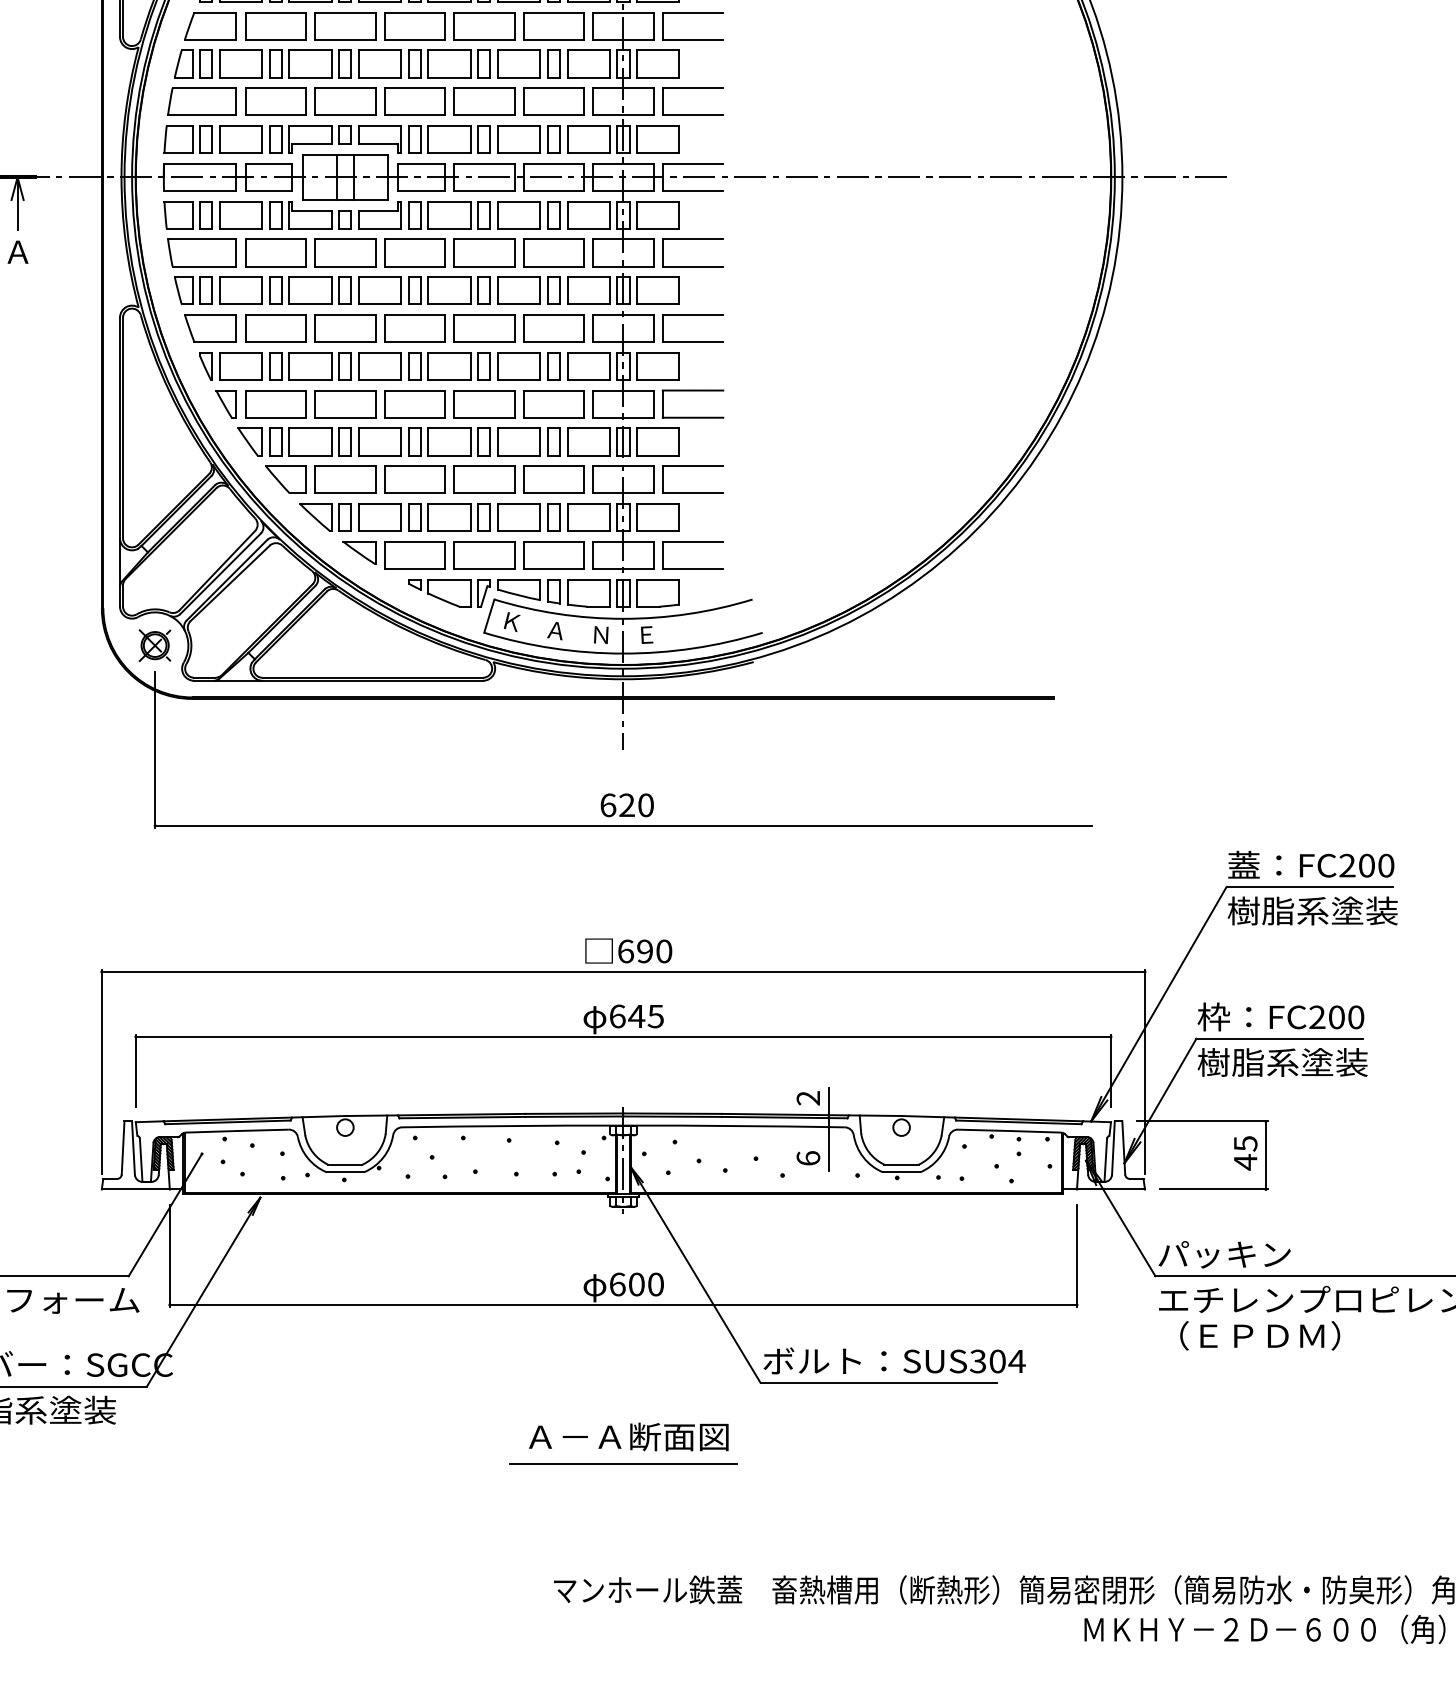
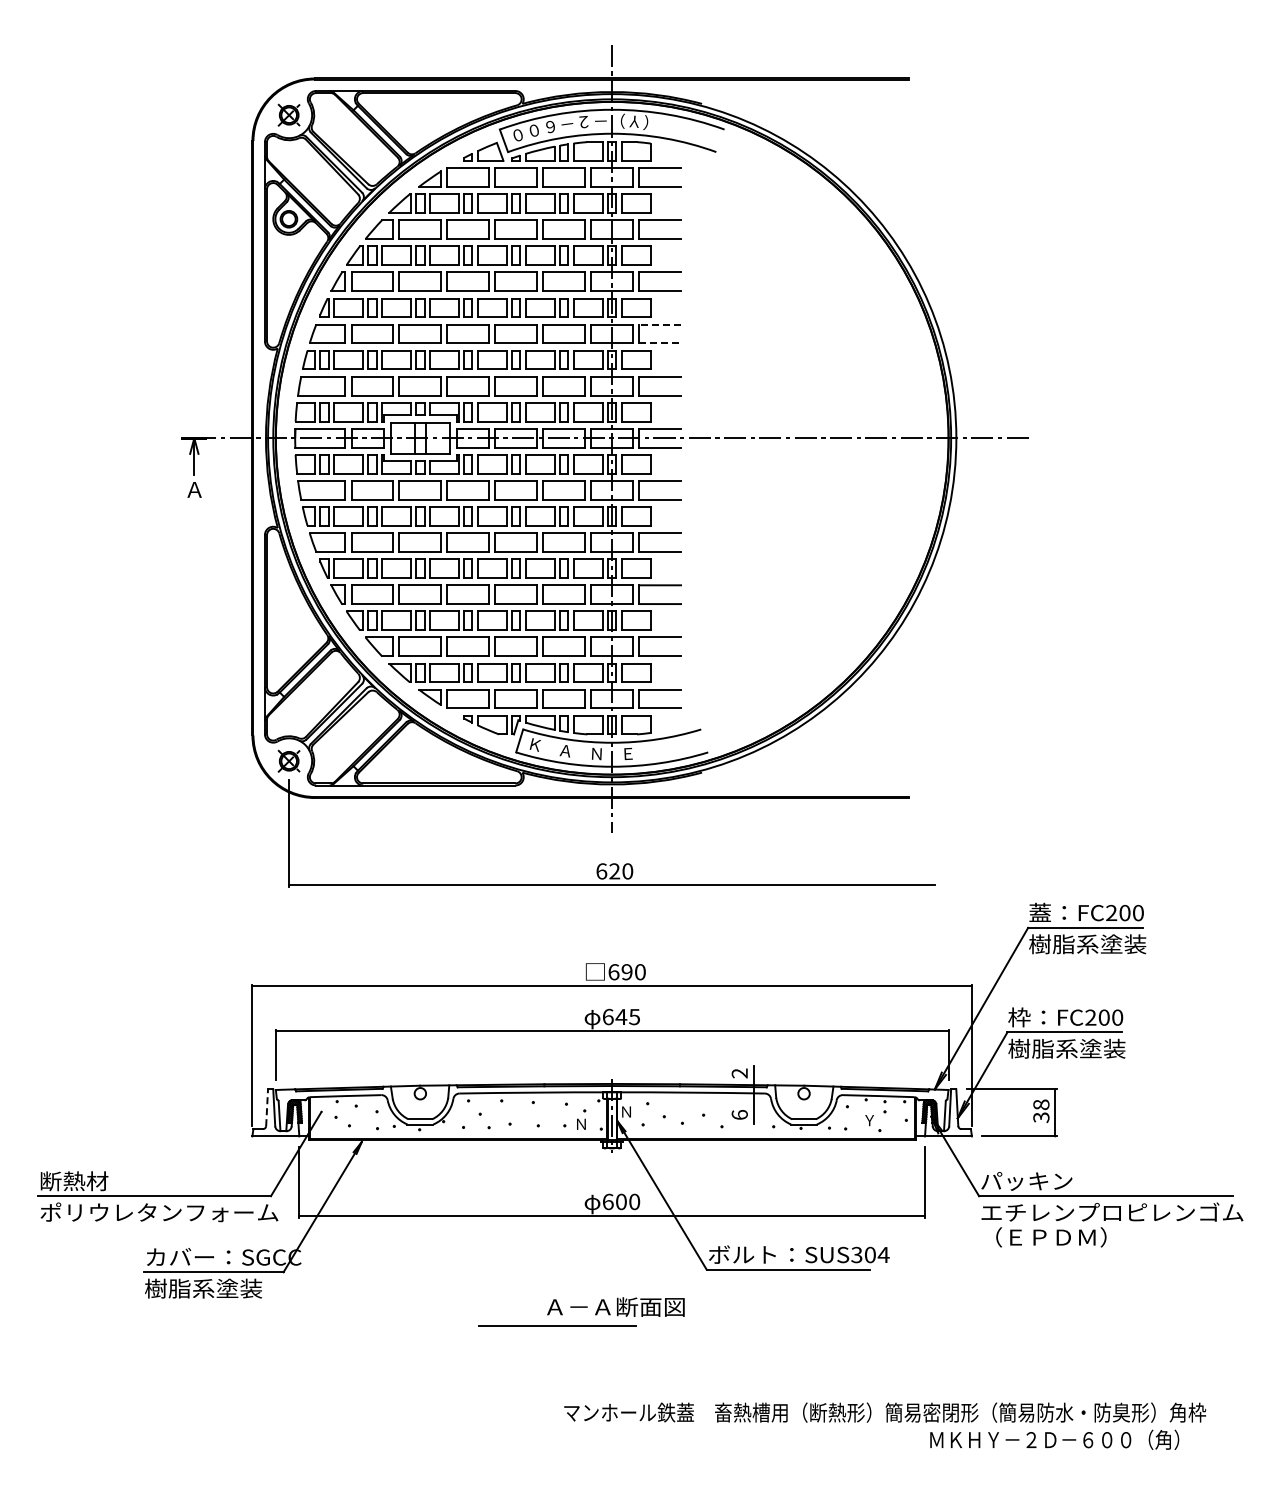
line: (693, 12) -> (660, 324), solid -> dashed
line: (693, 39) -> (660, 343), solid -> dashed
line: (123, 1147) -> (267, 1107), solid -> dashed
text: (644, 1153) -> (626, 1111), ・ -> Ｎ
text: (1245, 1153) -> (1041, 1111), 45 -> 38
text: (996, 1166) -> (869, 1120), ・ -> Ｙ
text: (578, 1170) -> (581, 1123), ・ -> Ｎ
line: (623, 1463) -> (557, 1325), moved

